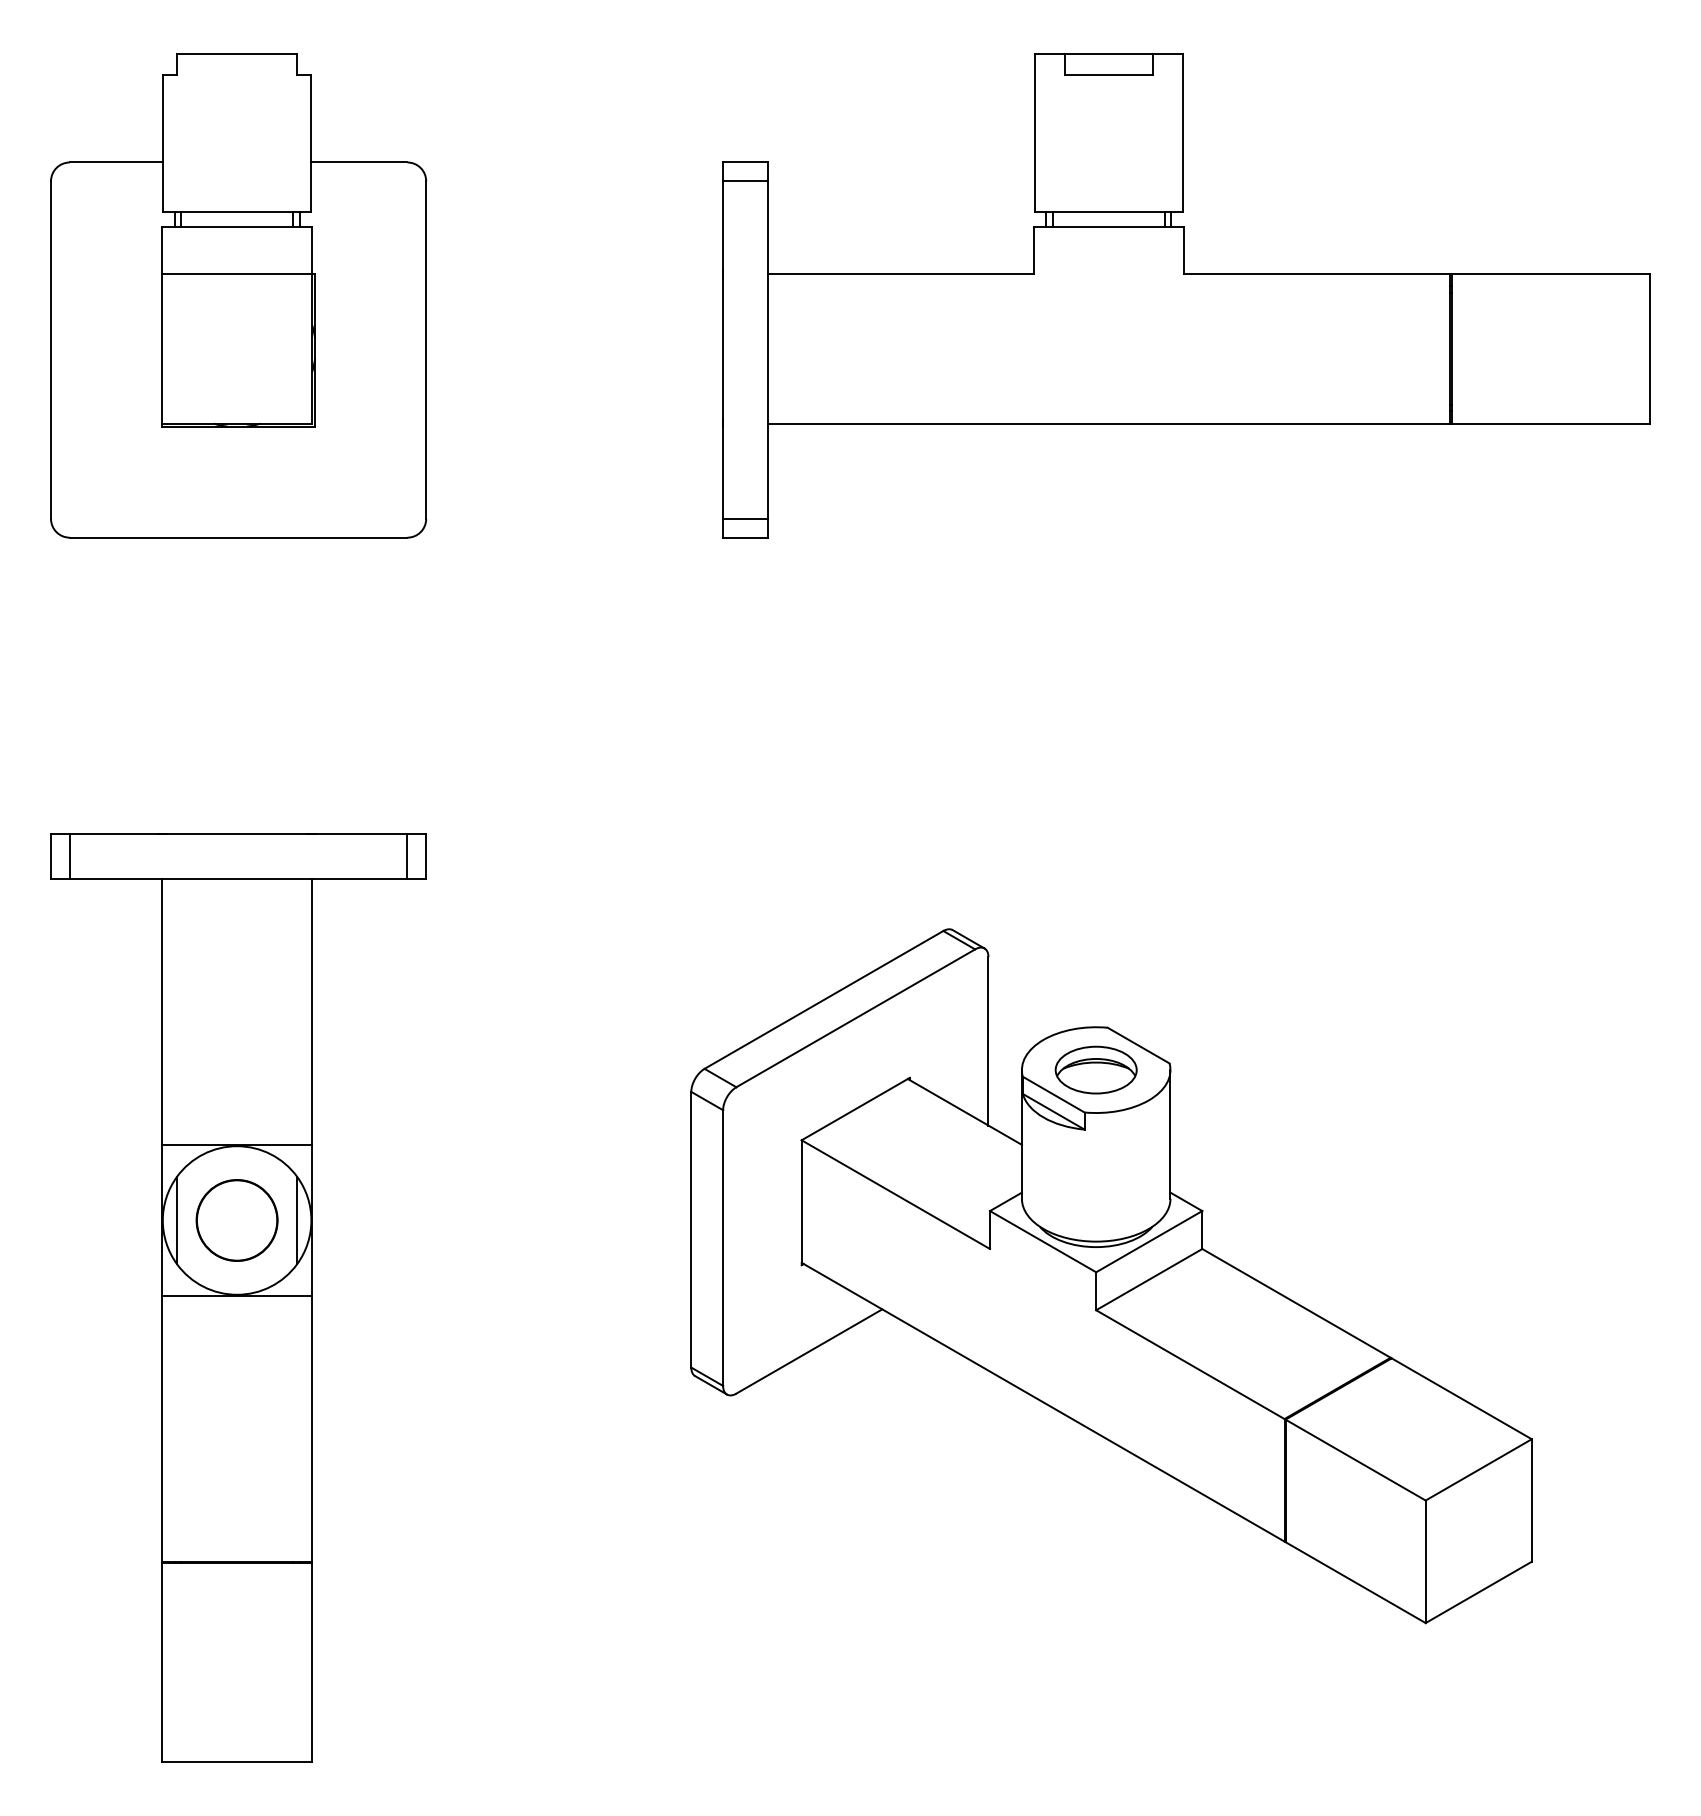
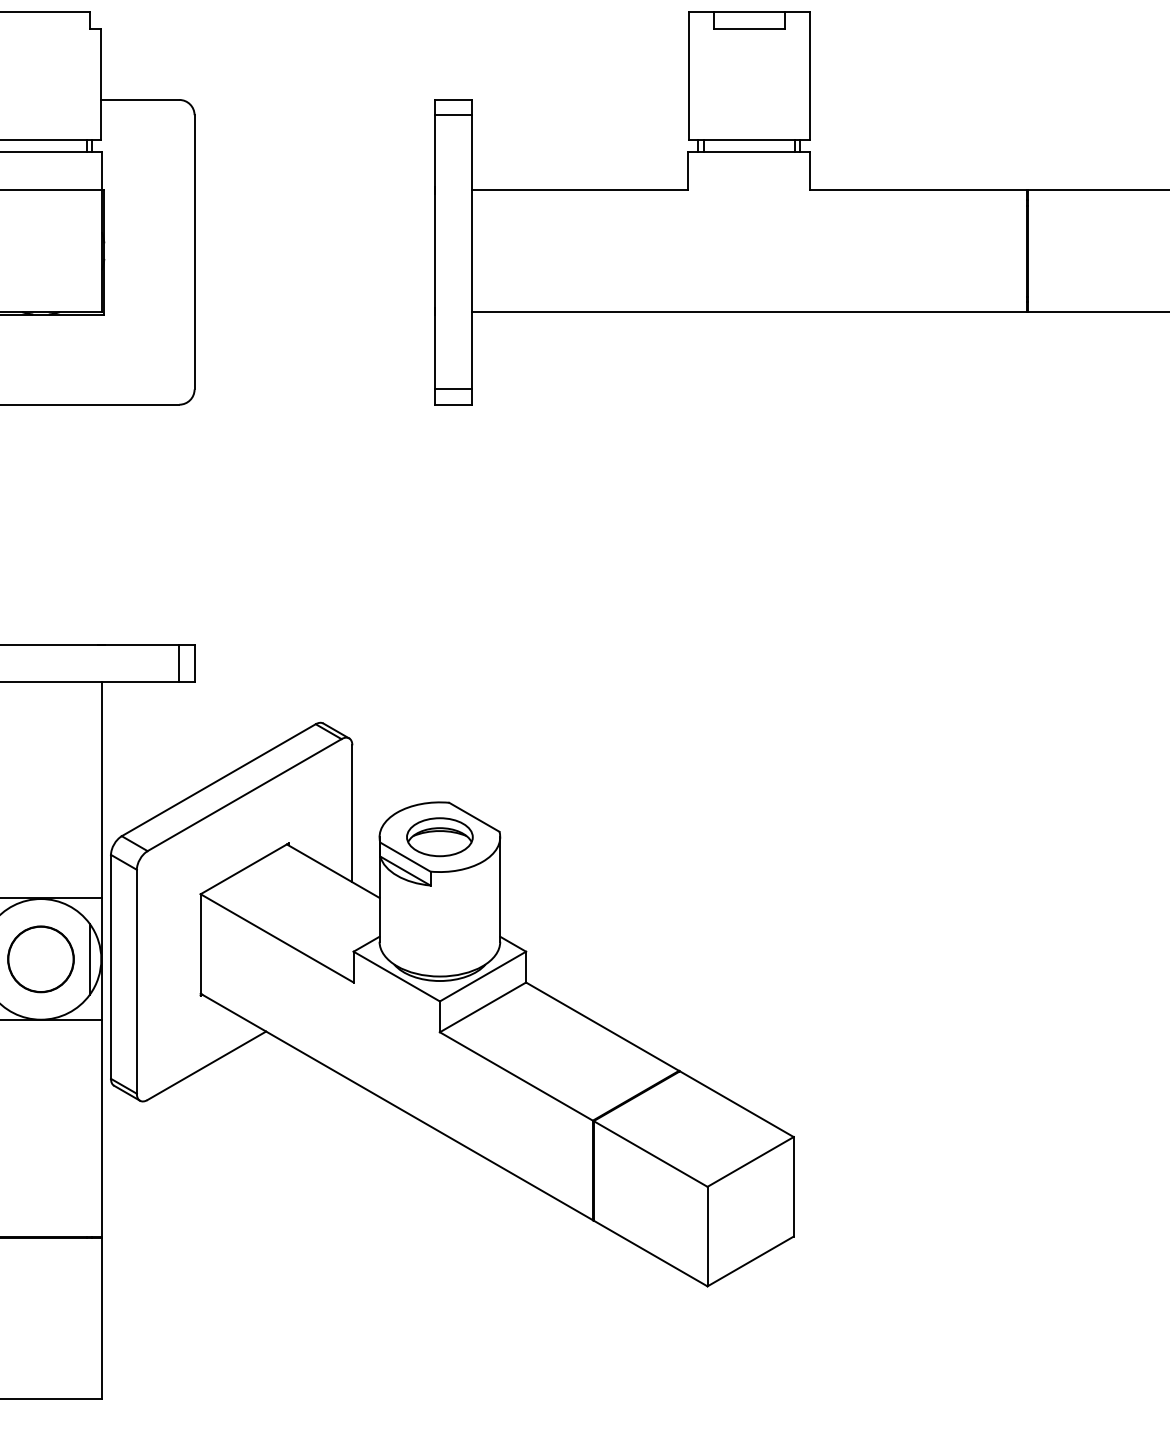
part: (1111, 1276) -> (452, 1004), moved

